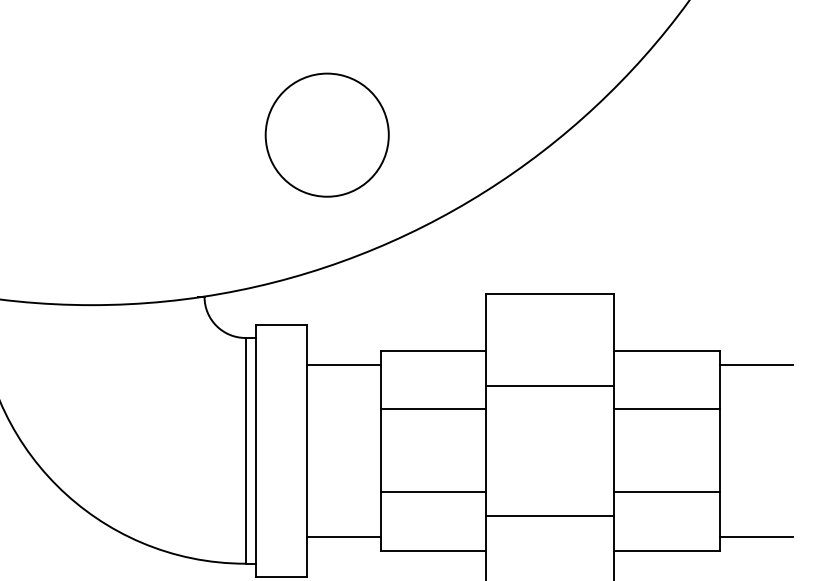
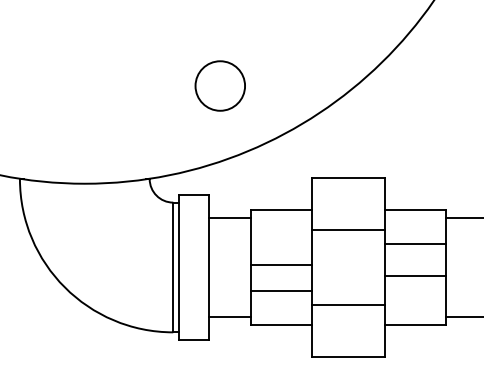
circle: (327, 134) -> (220, 85), size x0.7
line: (433, 409) -> (281, 264), moved
line: (667, 492) -> (415, 276), moved

